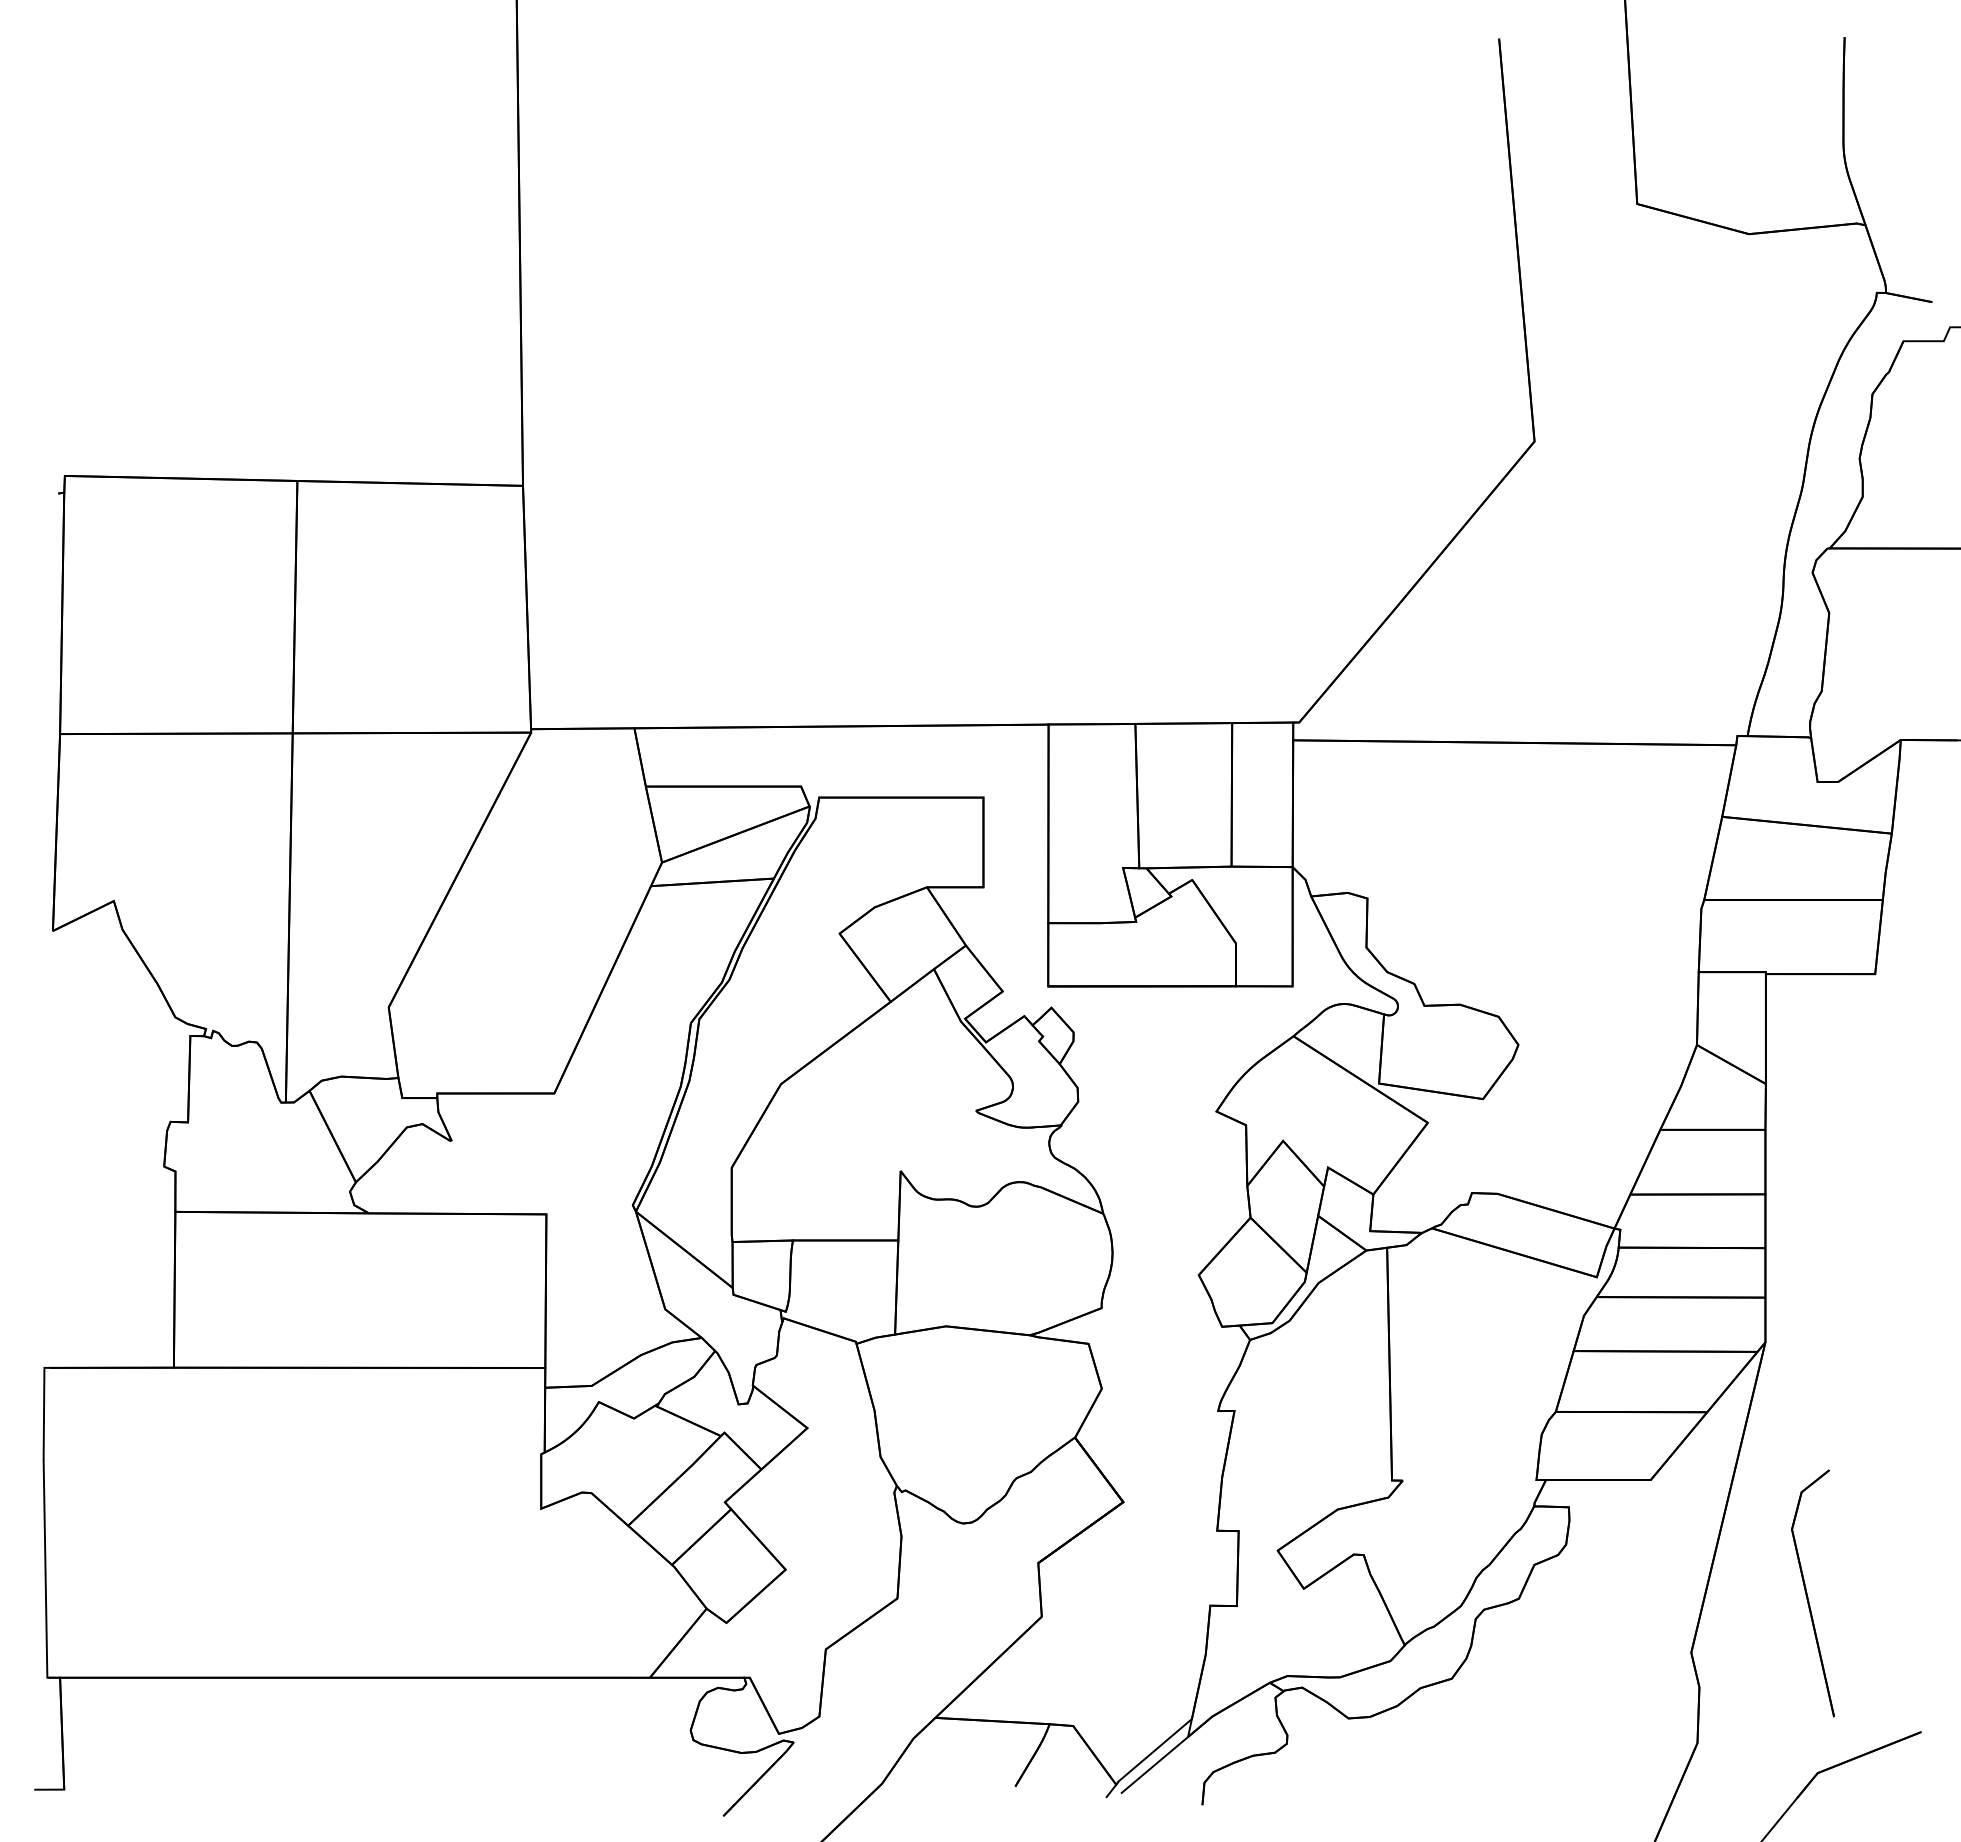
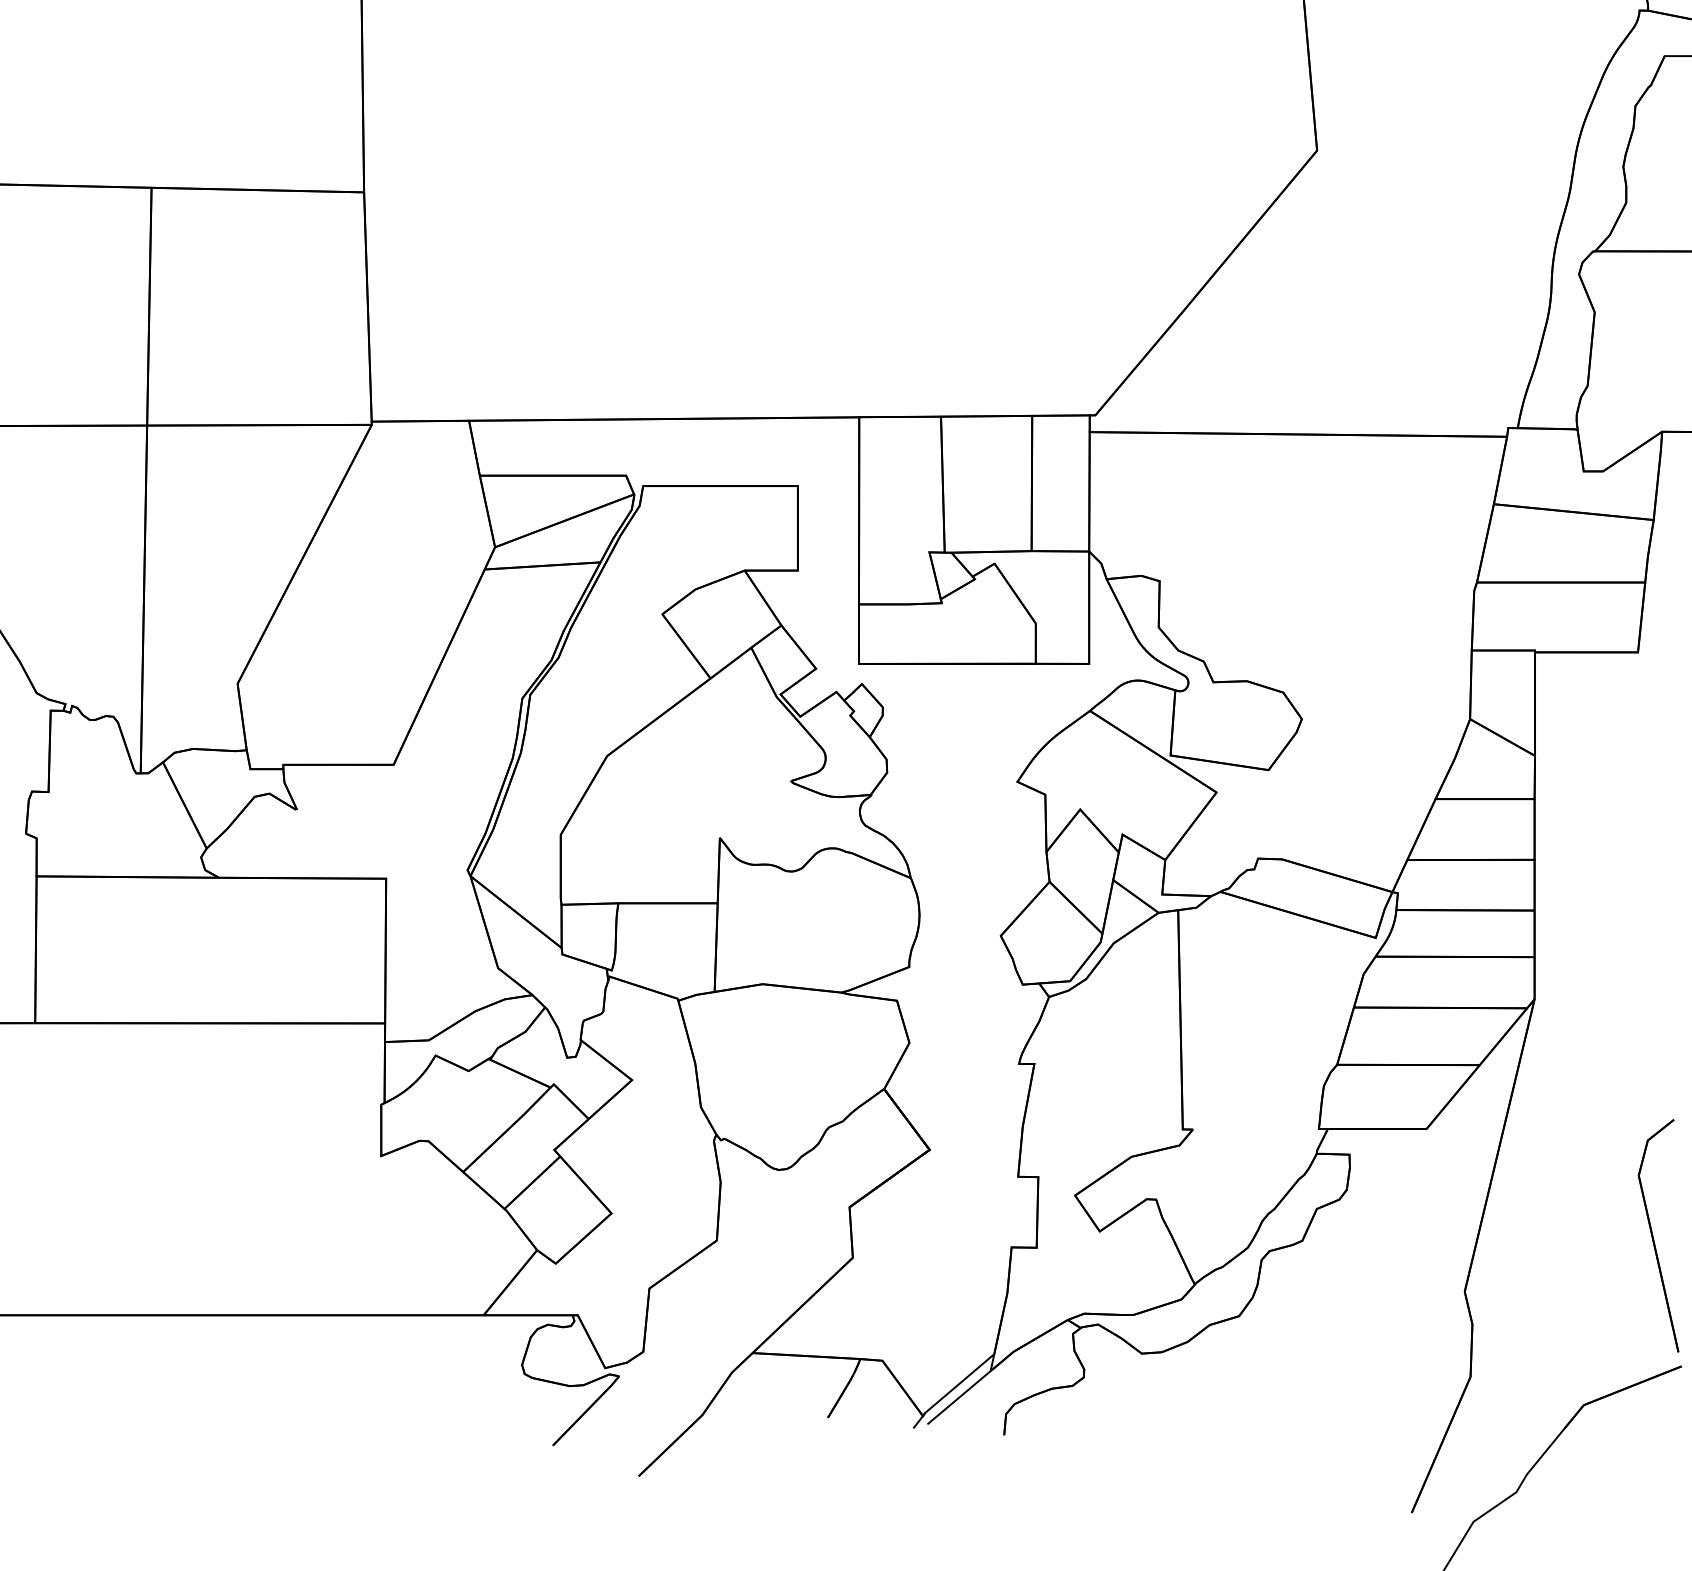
part: (1812, 1593) -> (1658, 1235), moved

